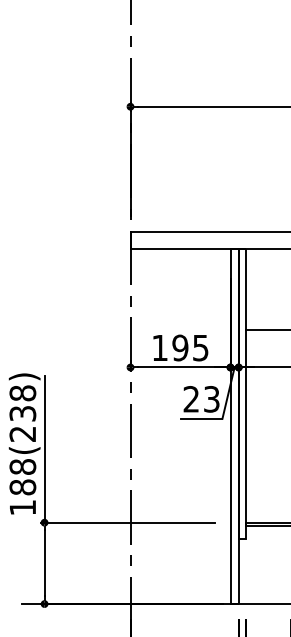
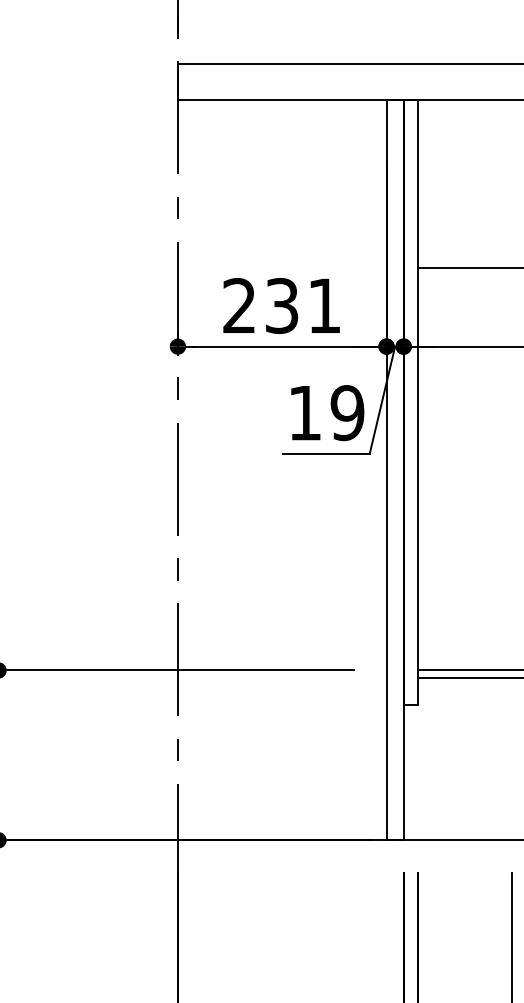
text: (180, 347) -> (282, 304), 195 -> 231
text: (201, 399) -> (326, 413), 23 -> 19

